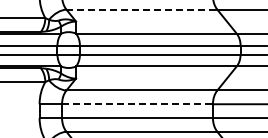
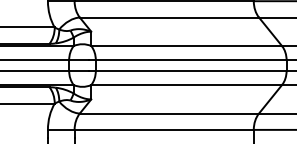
line: (142, 9) -> (170, 17), dashed -> solid
line: (138, 104) -> (165, 130), dashed -> solid

